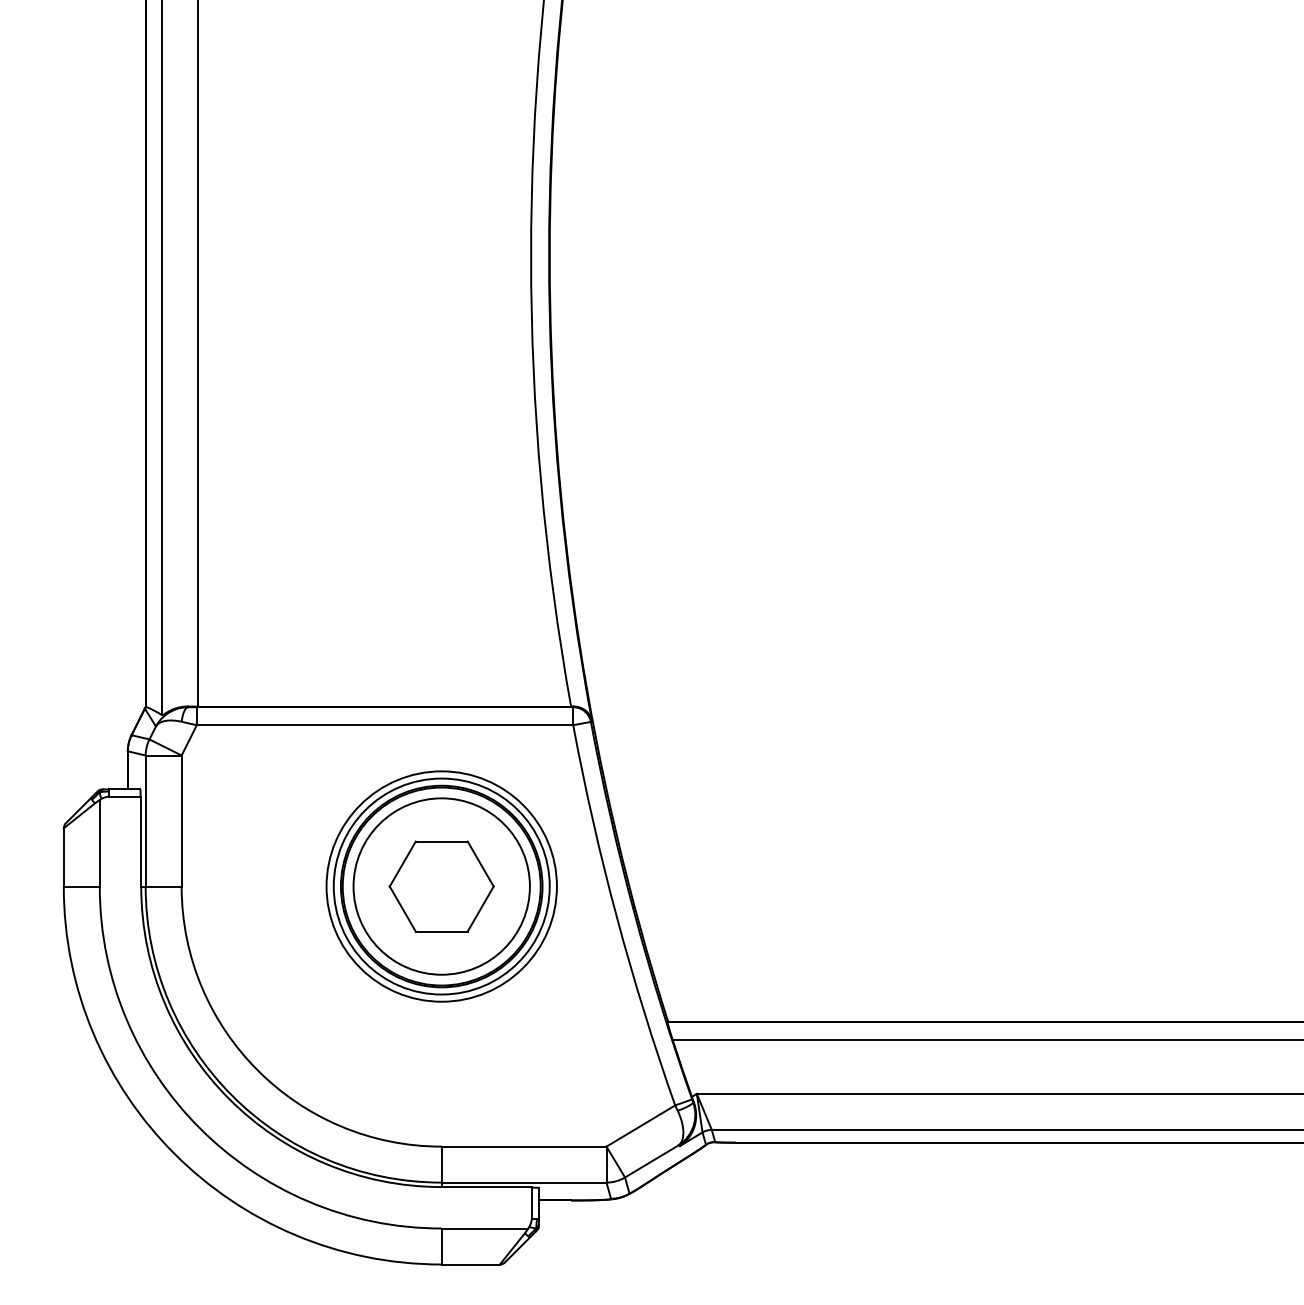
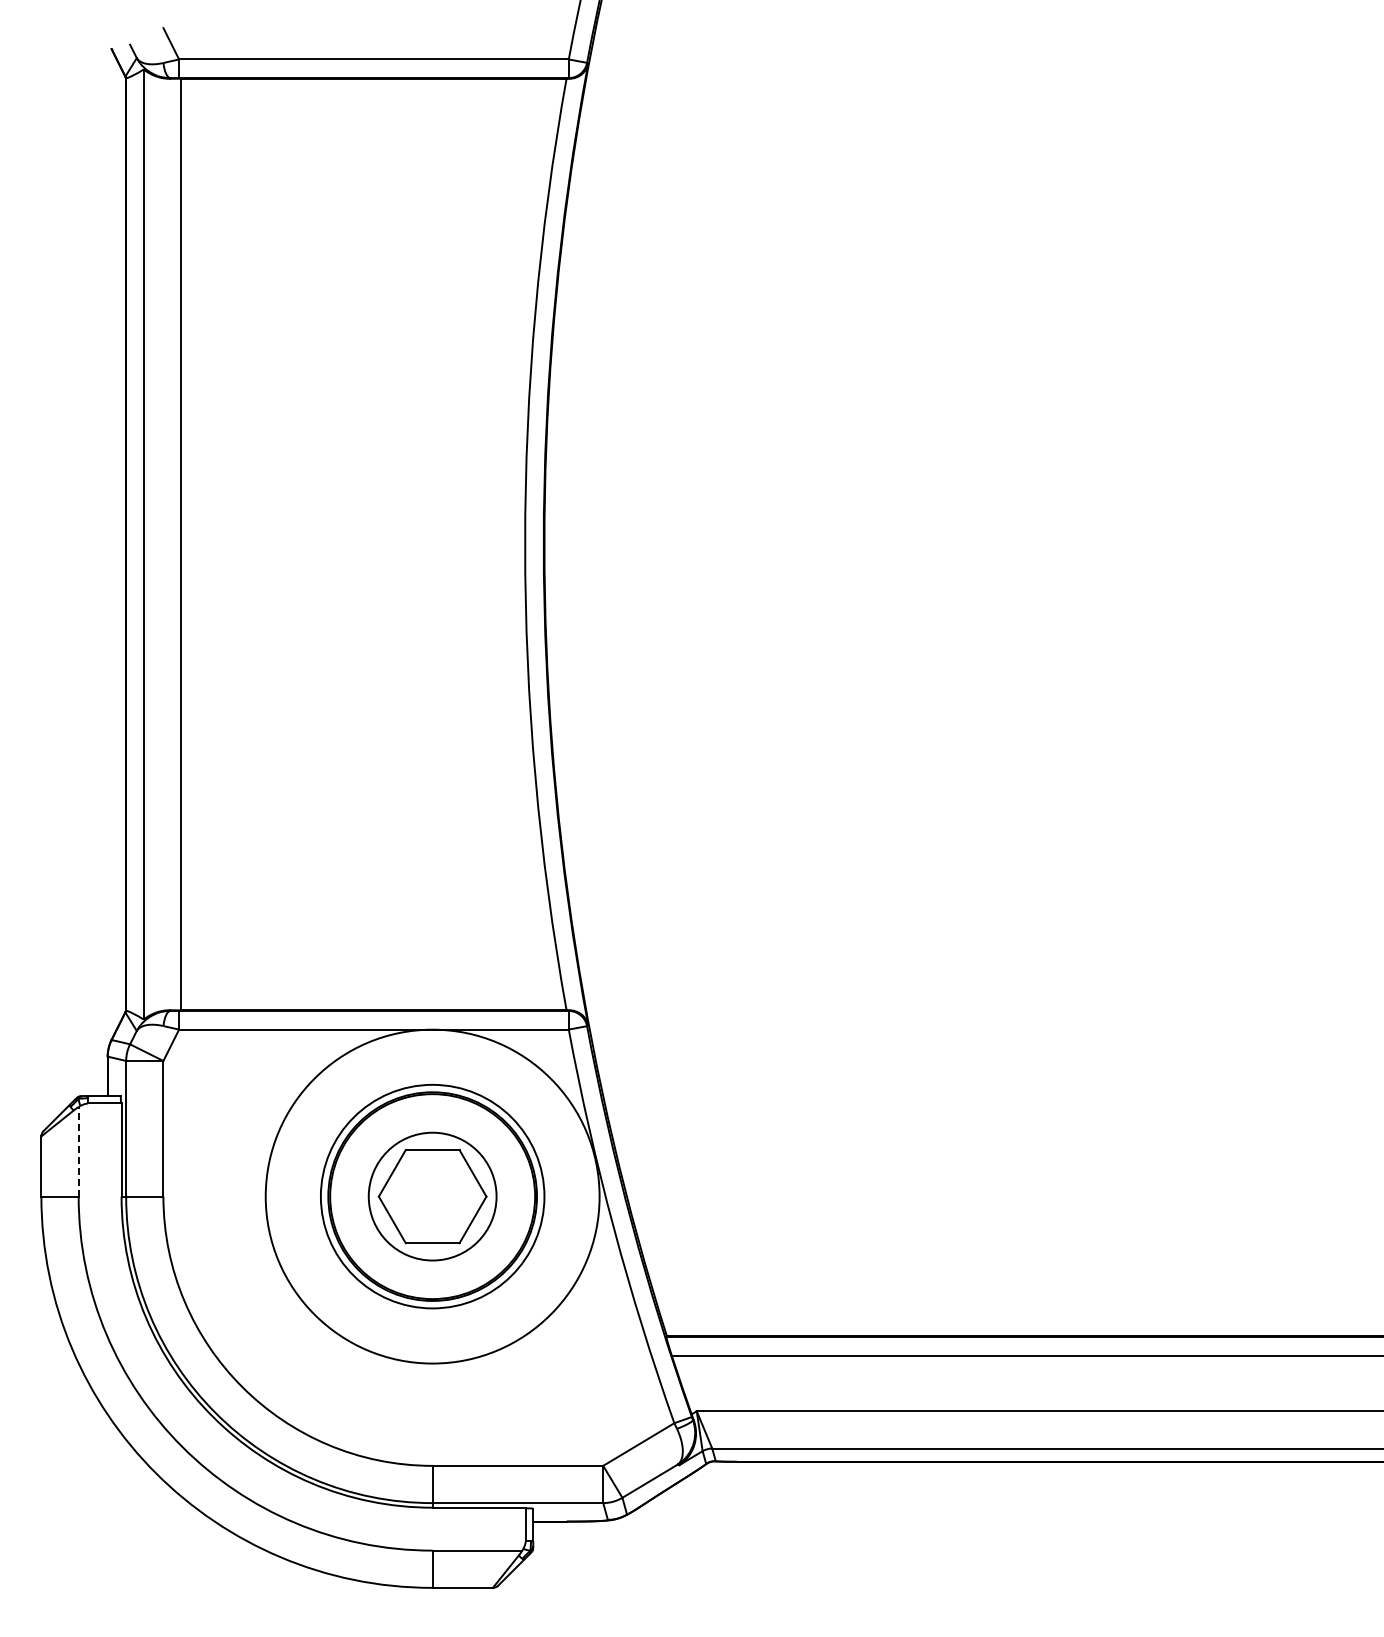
line: (99, 842) -> (78, 1151), solid -> dashed
circle: (441, 886) -> (432, 1196), size x0.7
circle: (441, 886) -> (432, 1196), size x1.4

